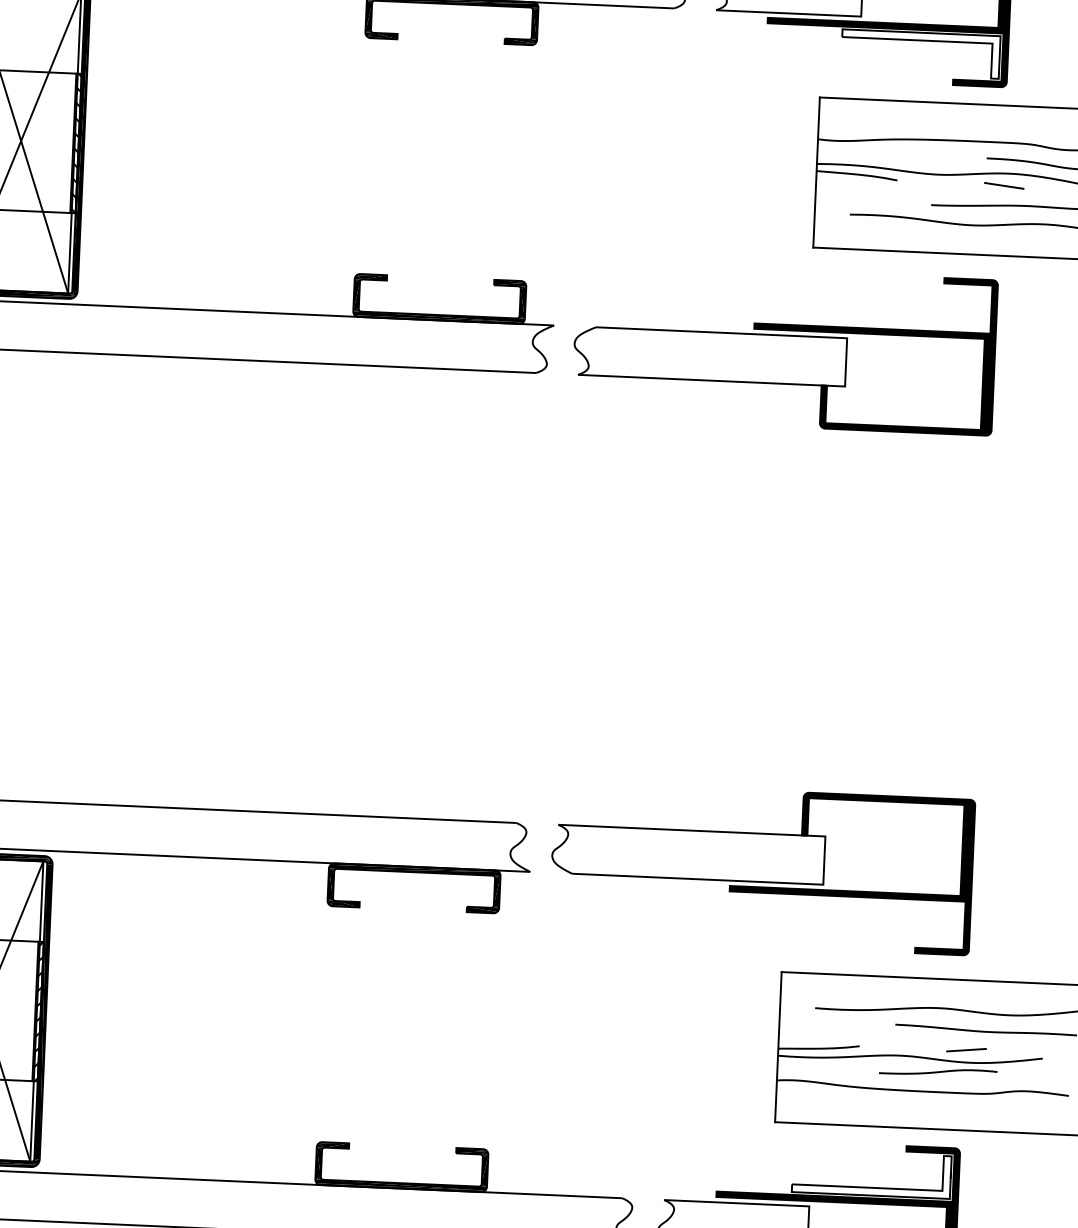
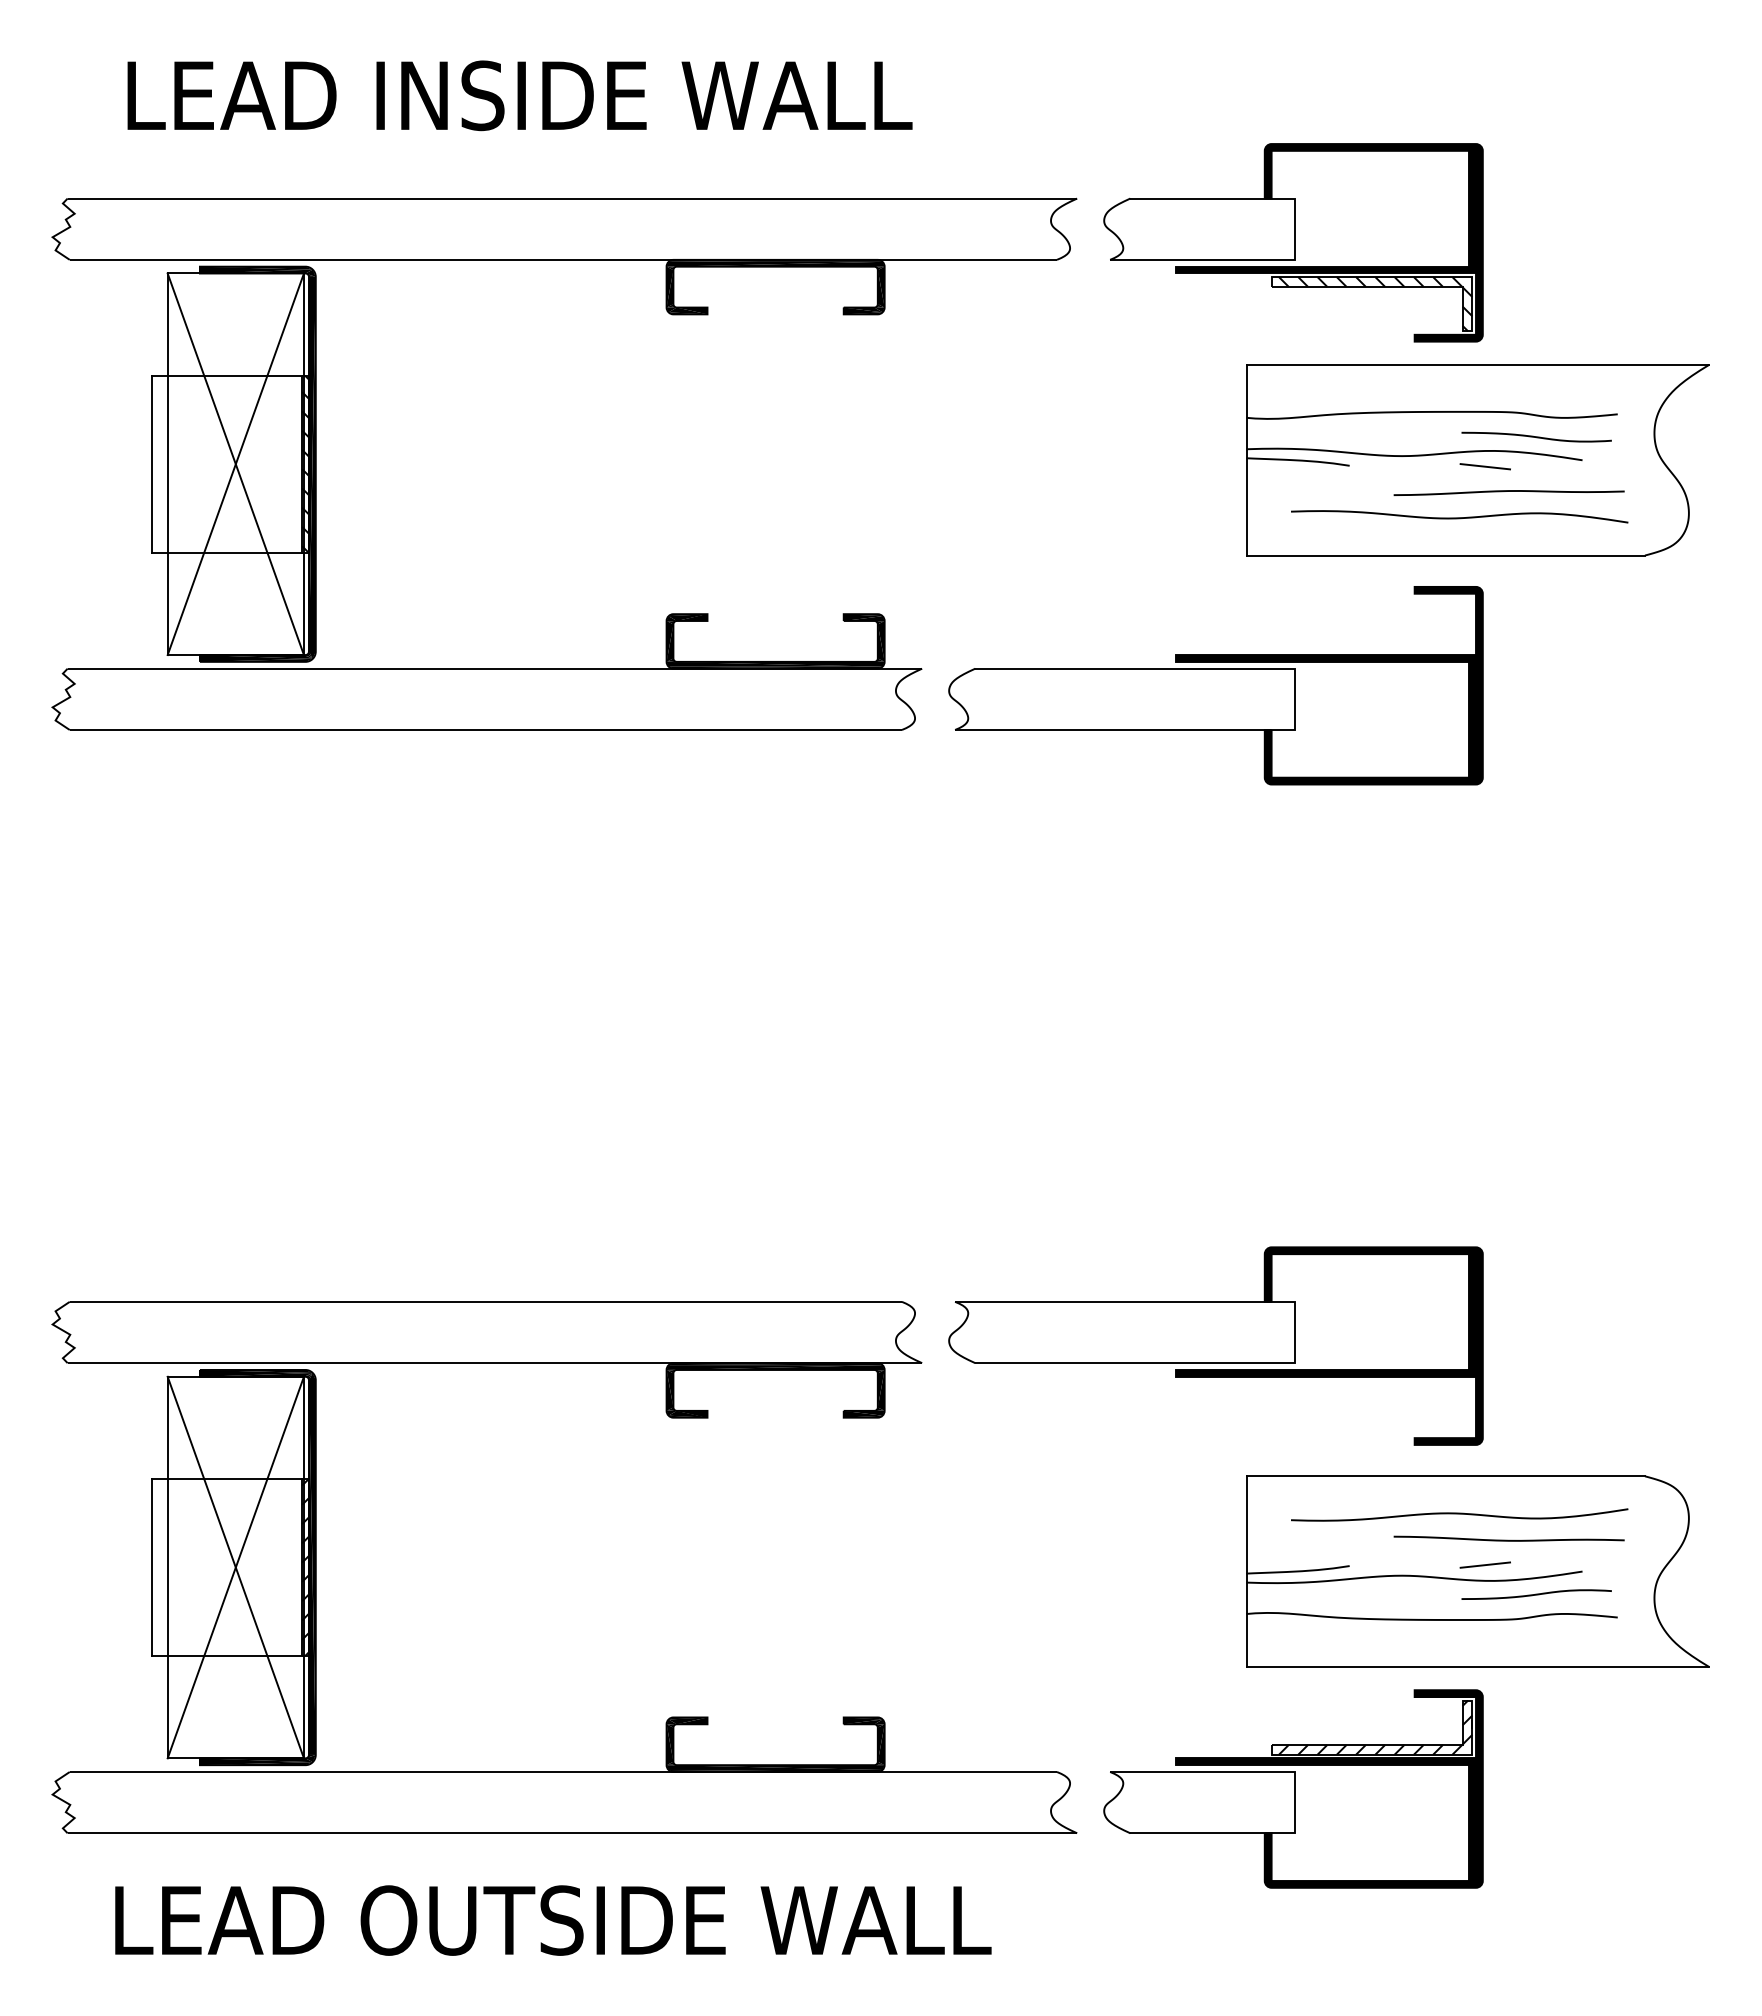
hatch: (923, 54) -> (1375, 304), added
curve: (938, 1072) -> (1536, 1594), moved
hatch: (874, 1174) -> (1375, 1727), added

